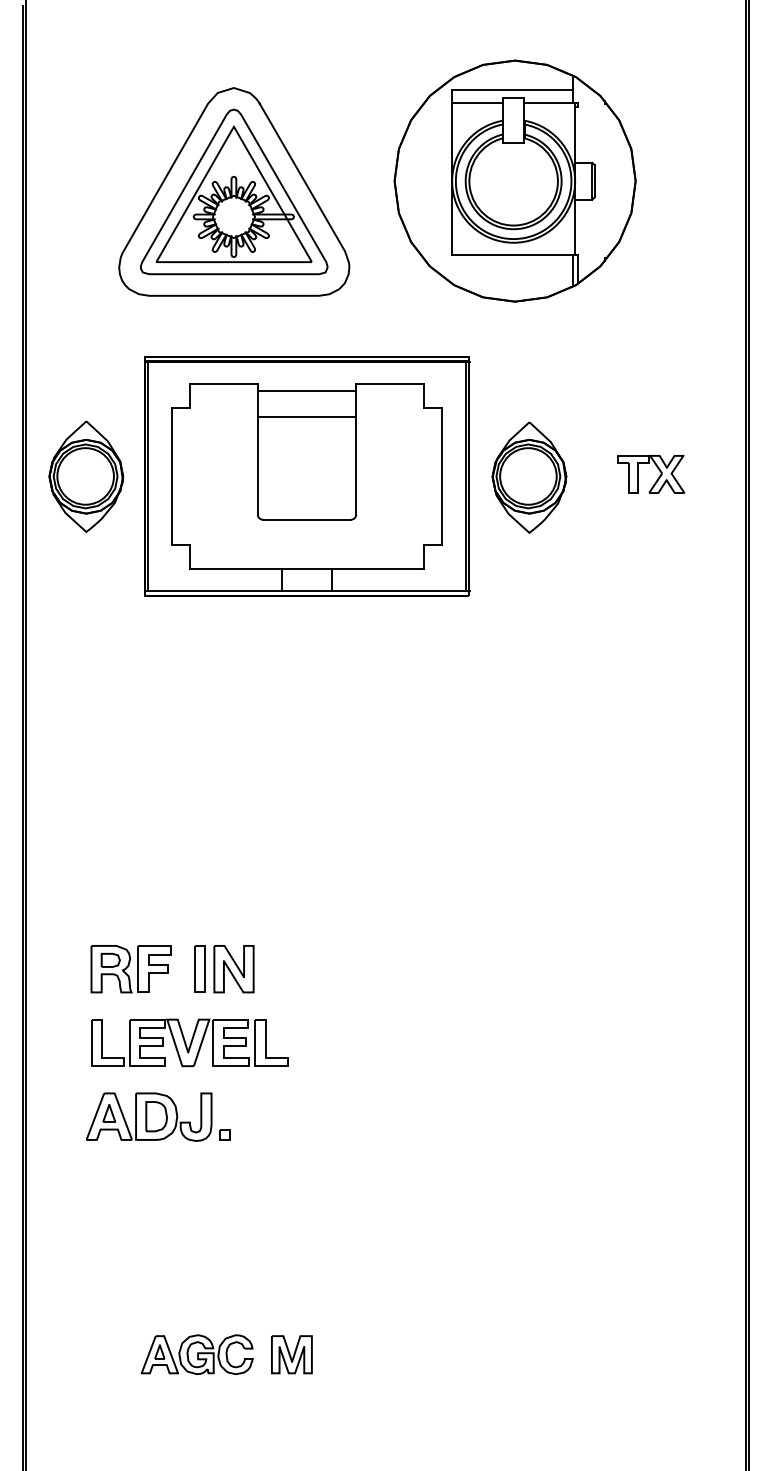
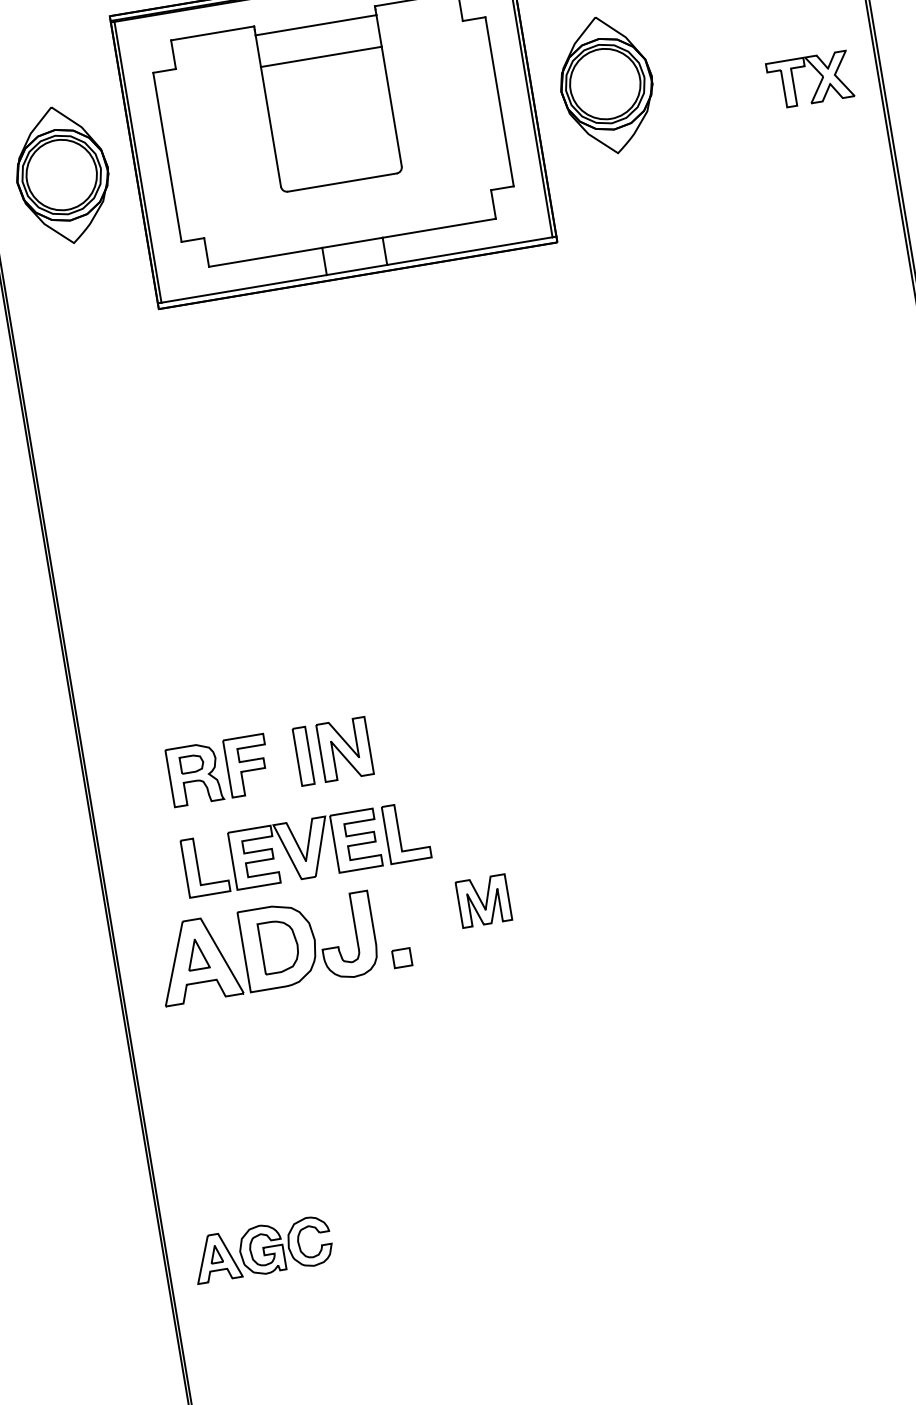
part: (657, 478) -> (818, 83), moved
part: (158, 1116) -> (282, 945), size x1.4
part: (196, 1354) -> (261, 1249), moved
part: (291, 1354) -> (483, 900), moved

